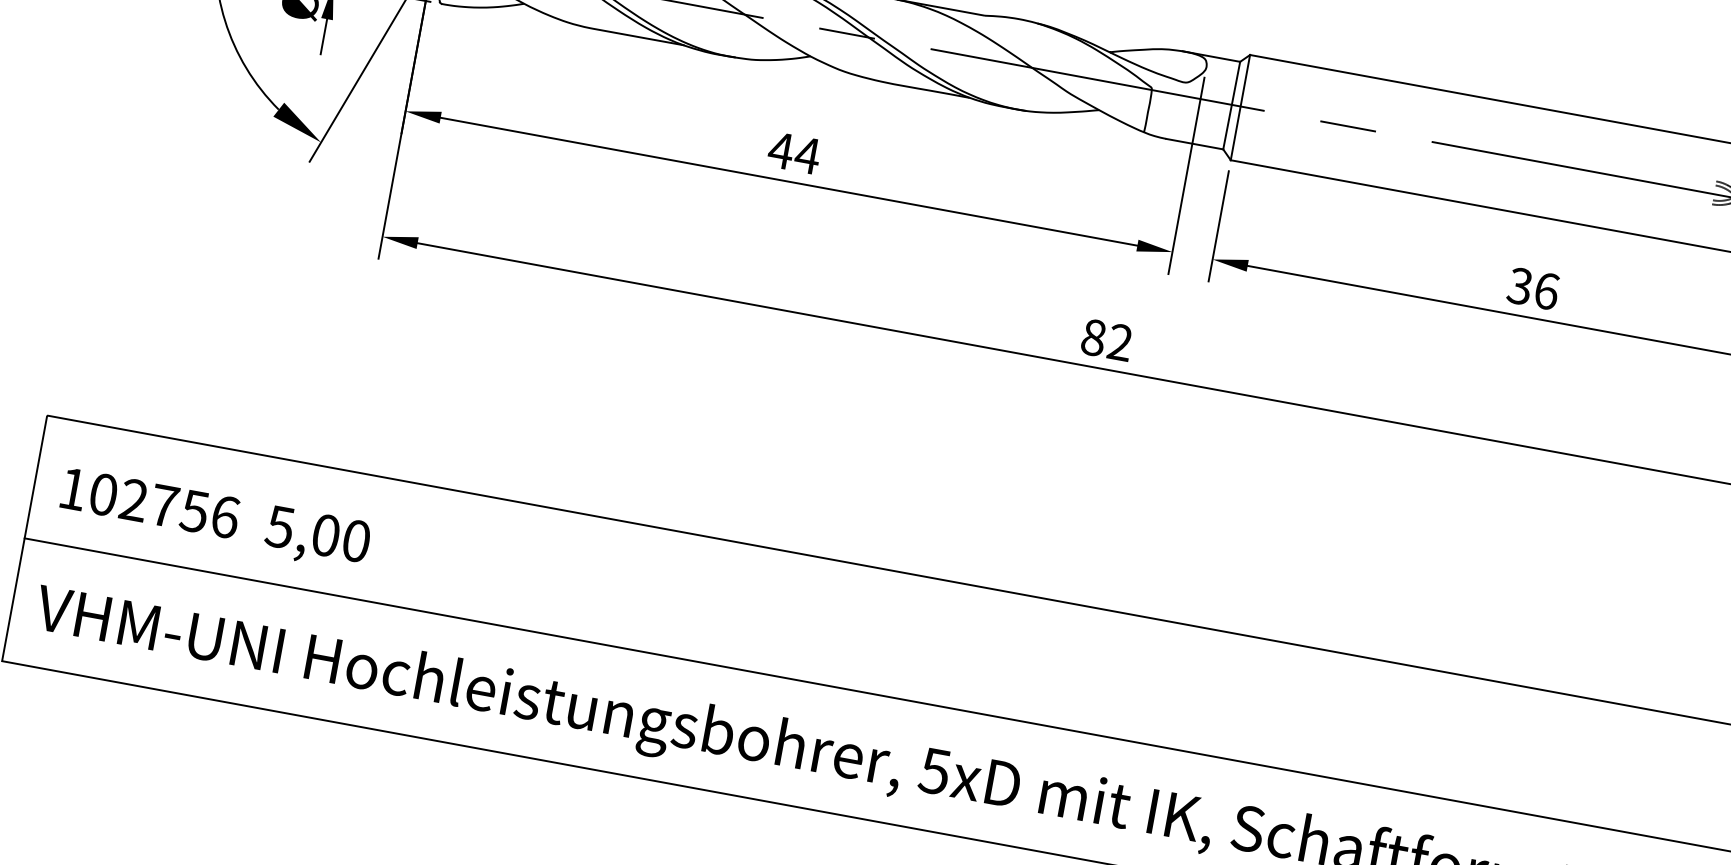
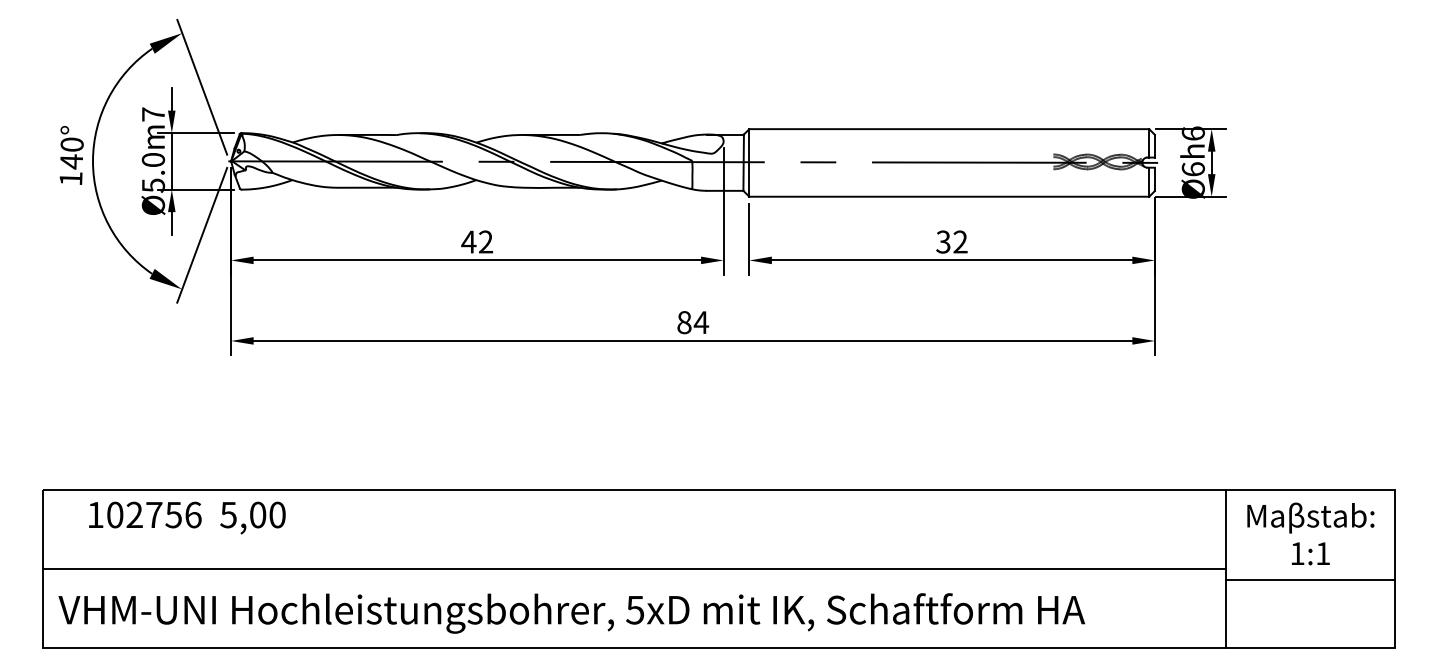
text: (807, 154) -> (485, 241), 44 -> 42
text: (1546, 290) -> (960, 241), 36 -> 32
text: (1120, 342) -> (701, 322), 82 -> 84
text: (215, 519) -> (187, 517), moved

